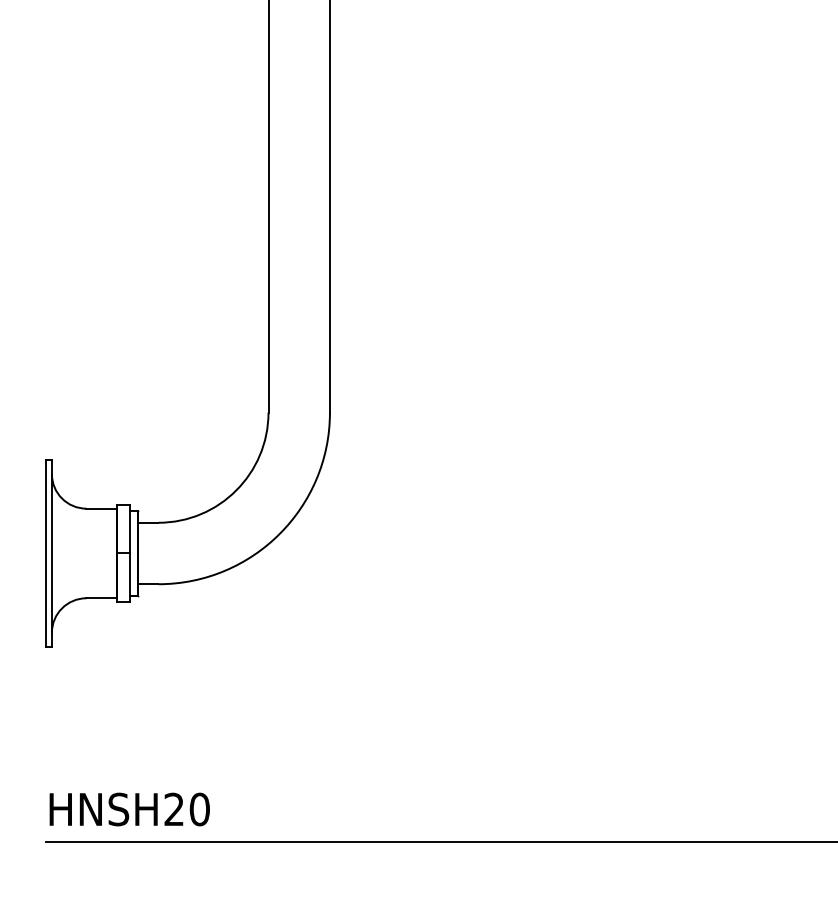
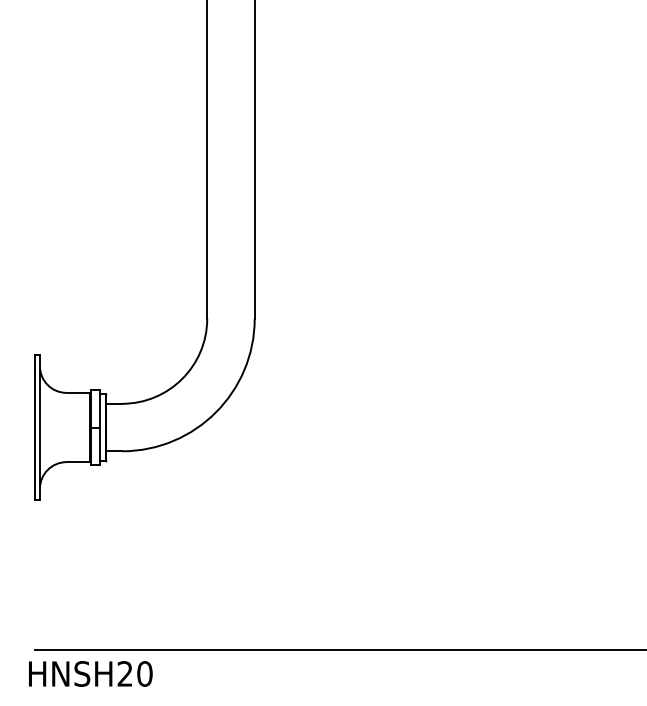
text: (129, 809) -> (90, 673), moved

